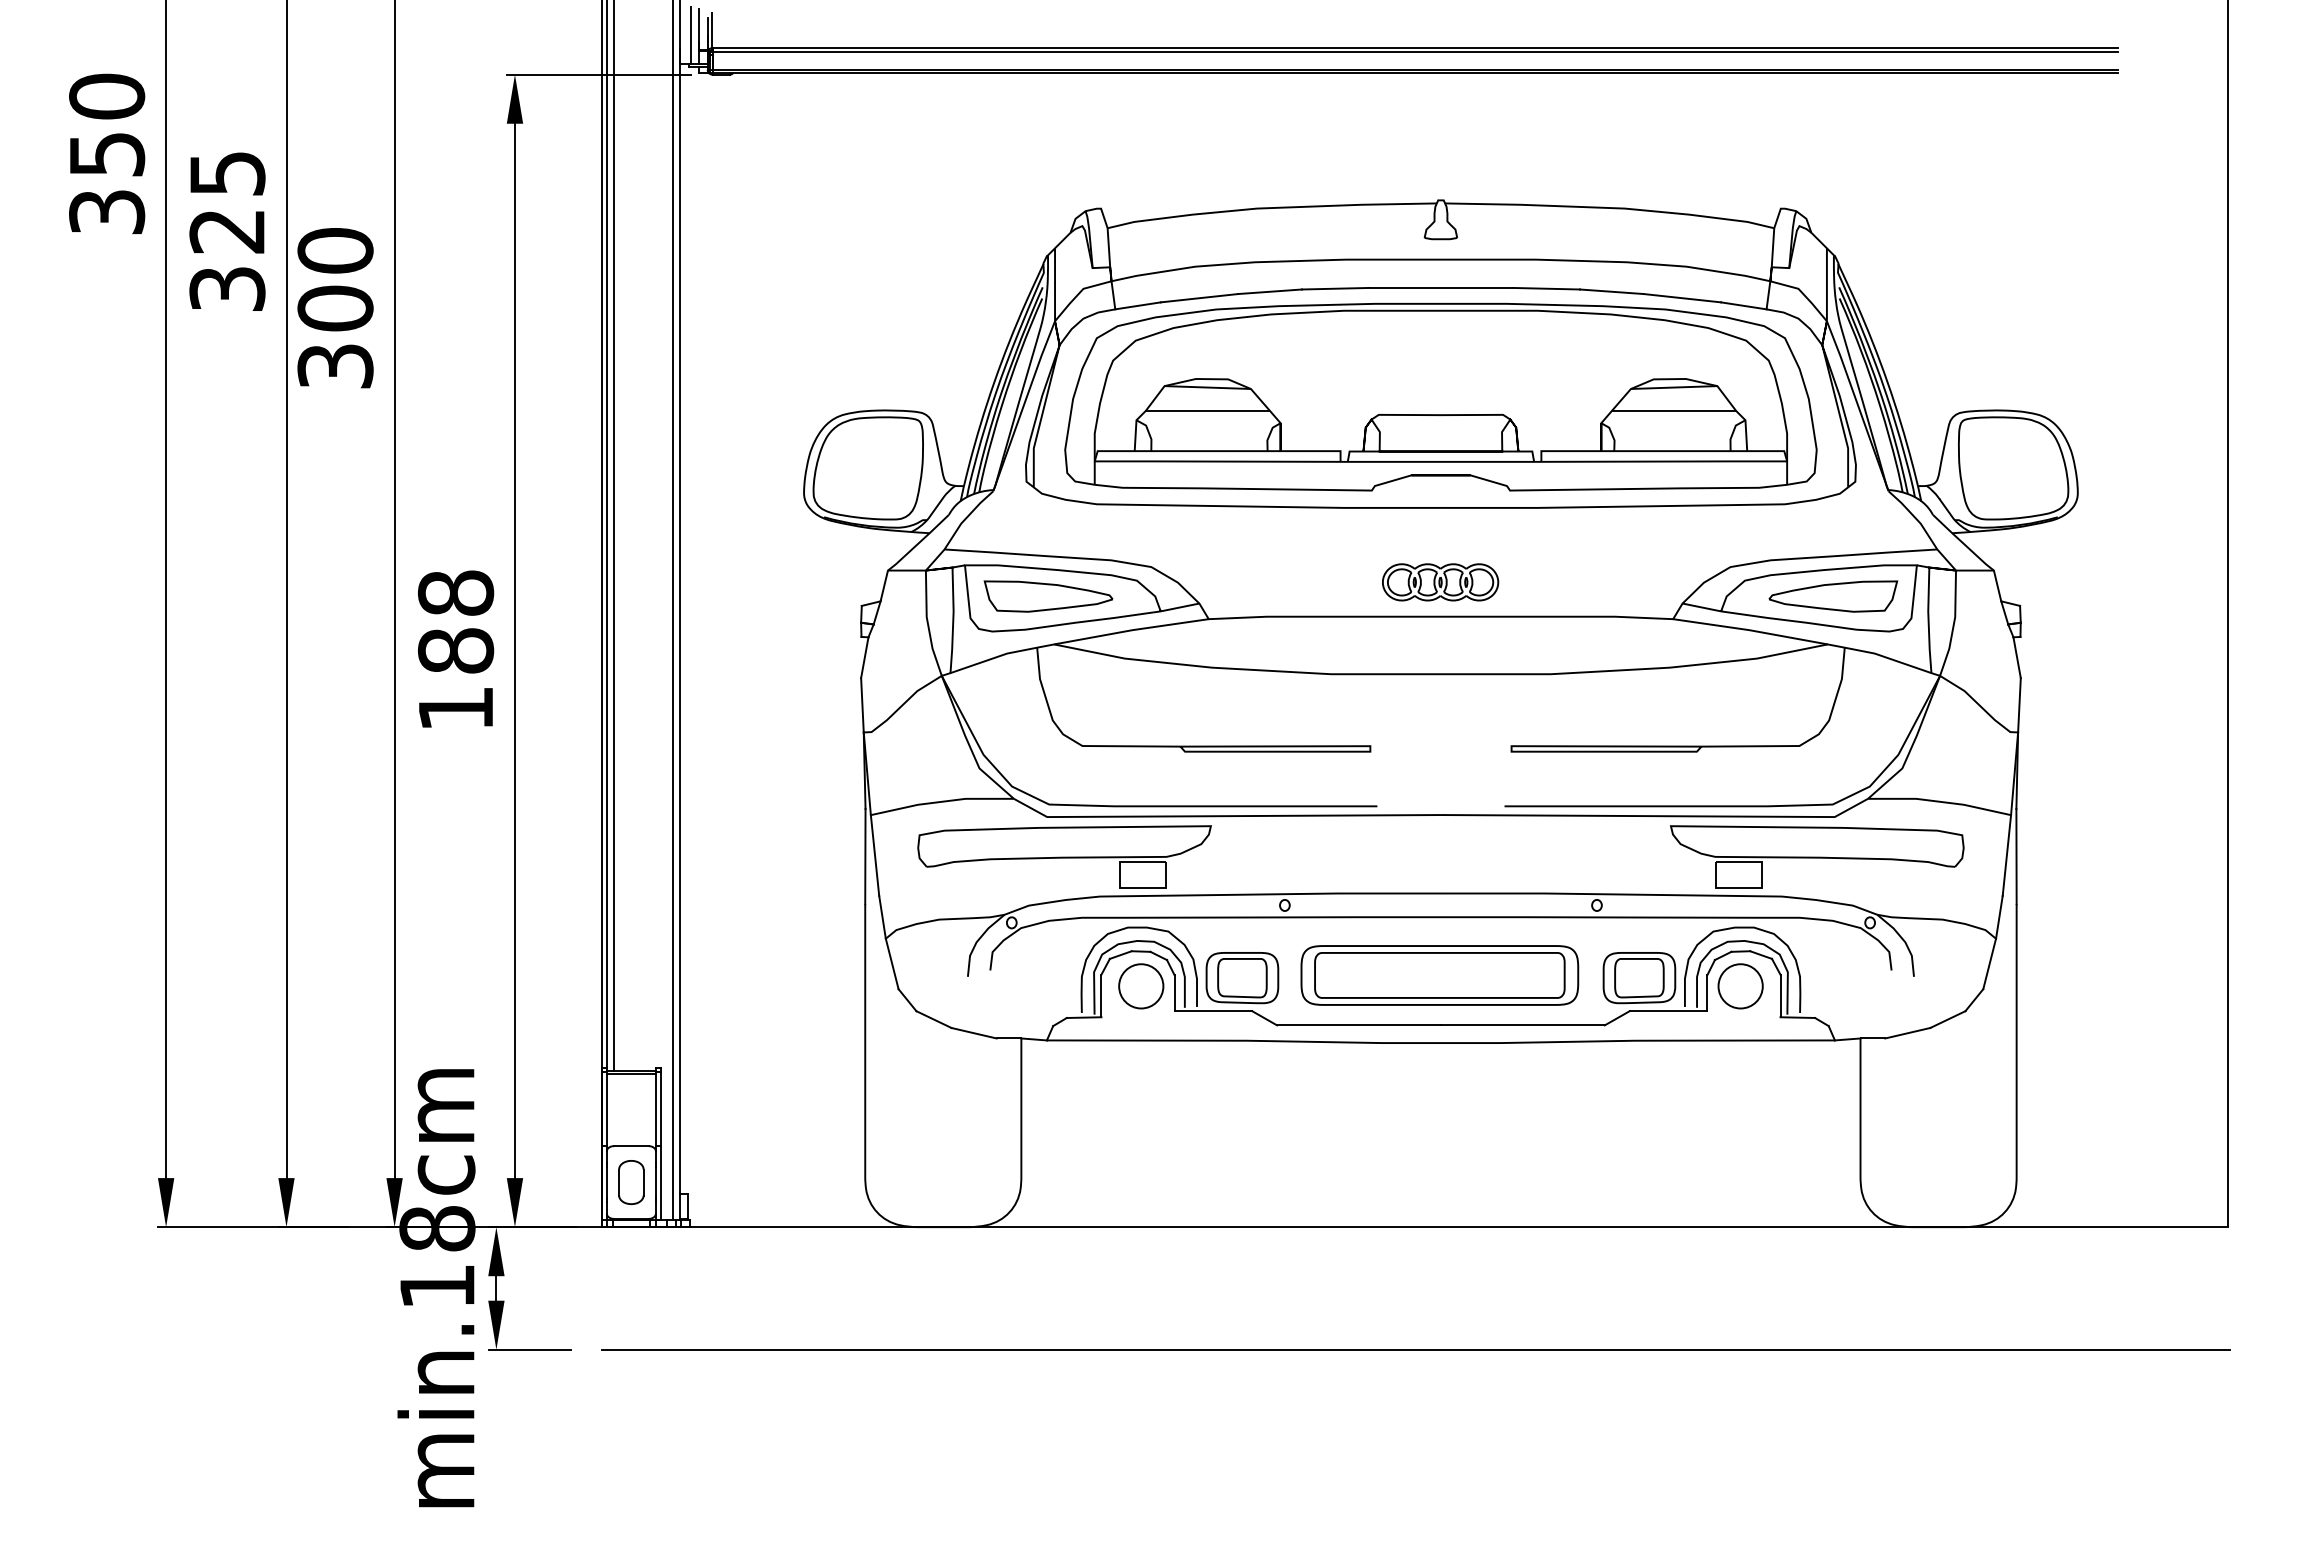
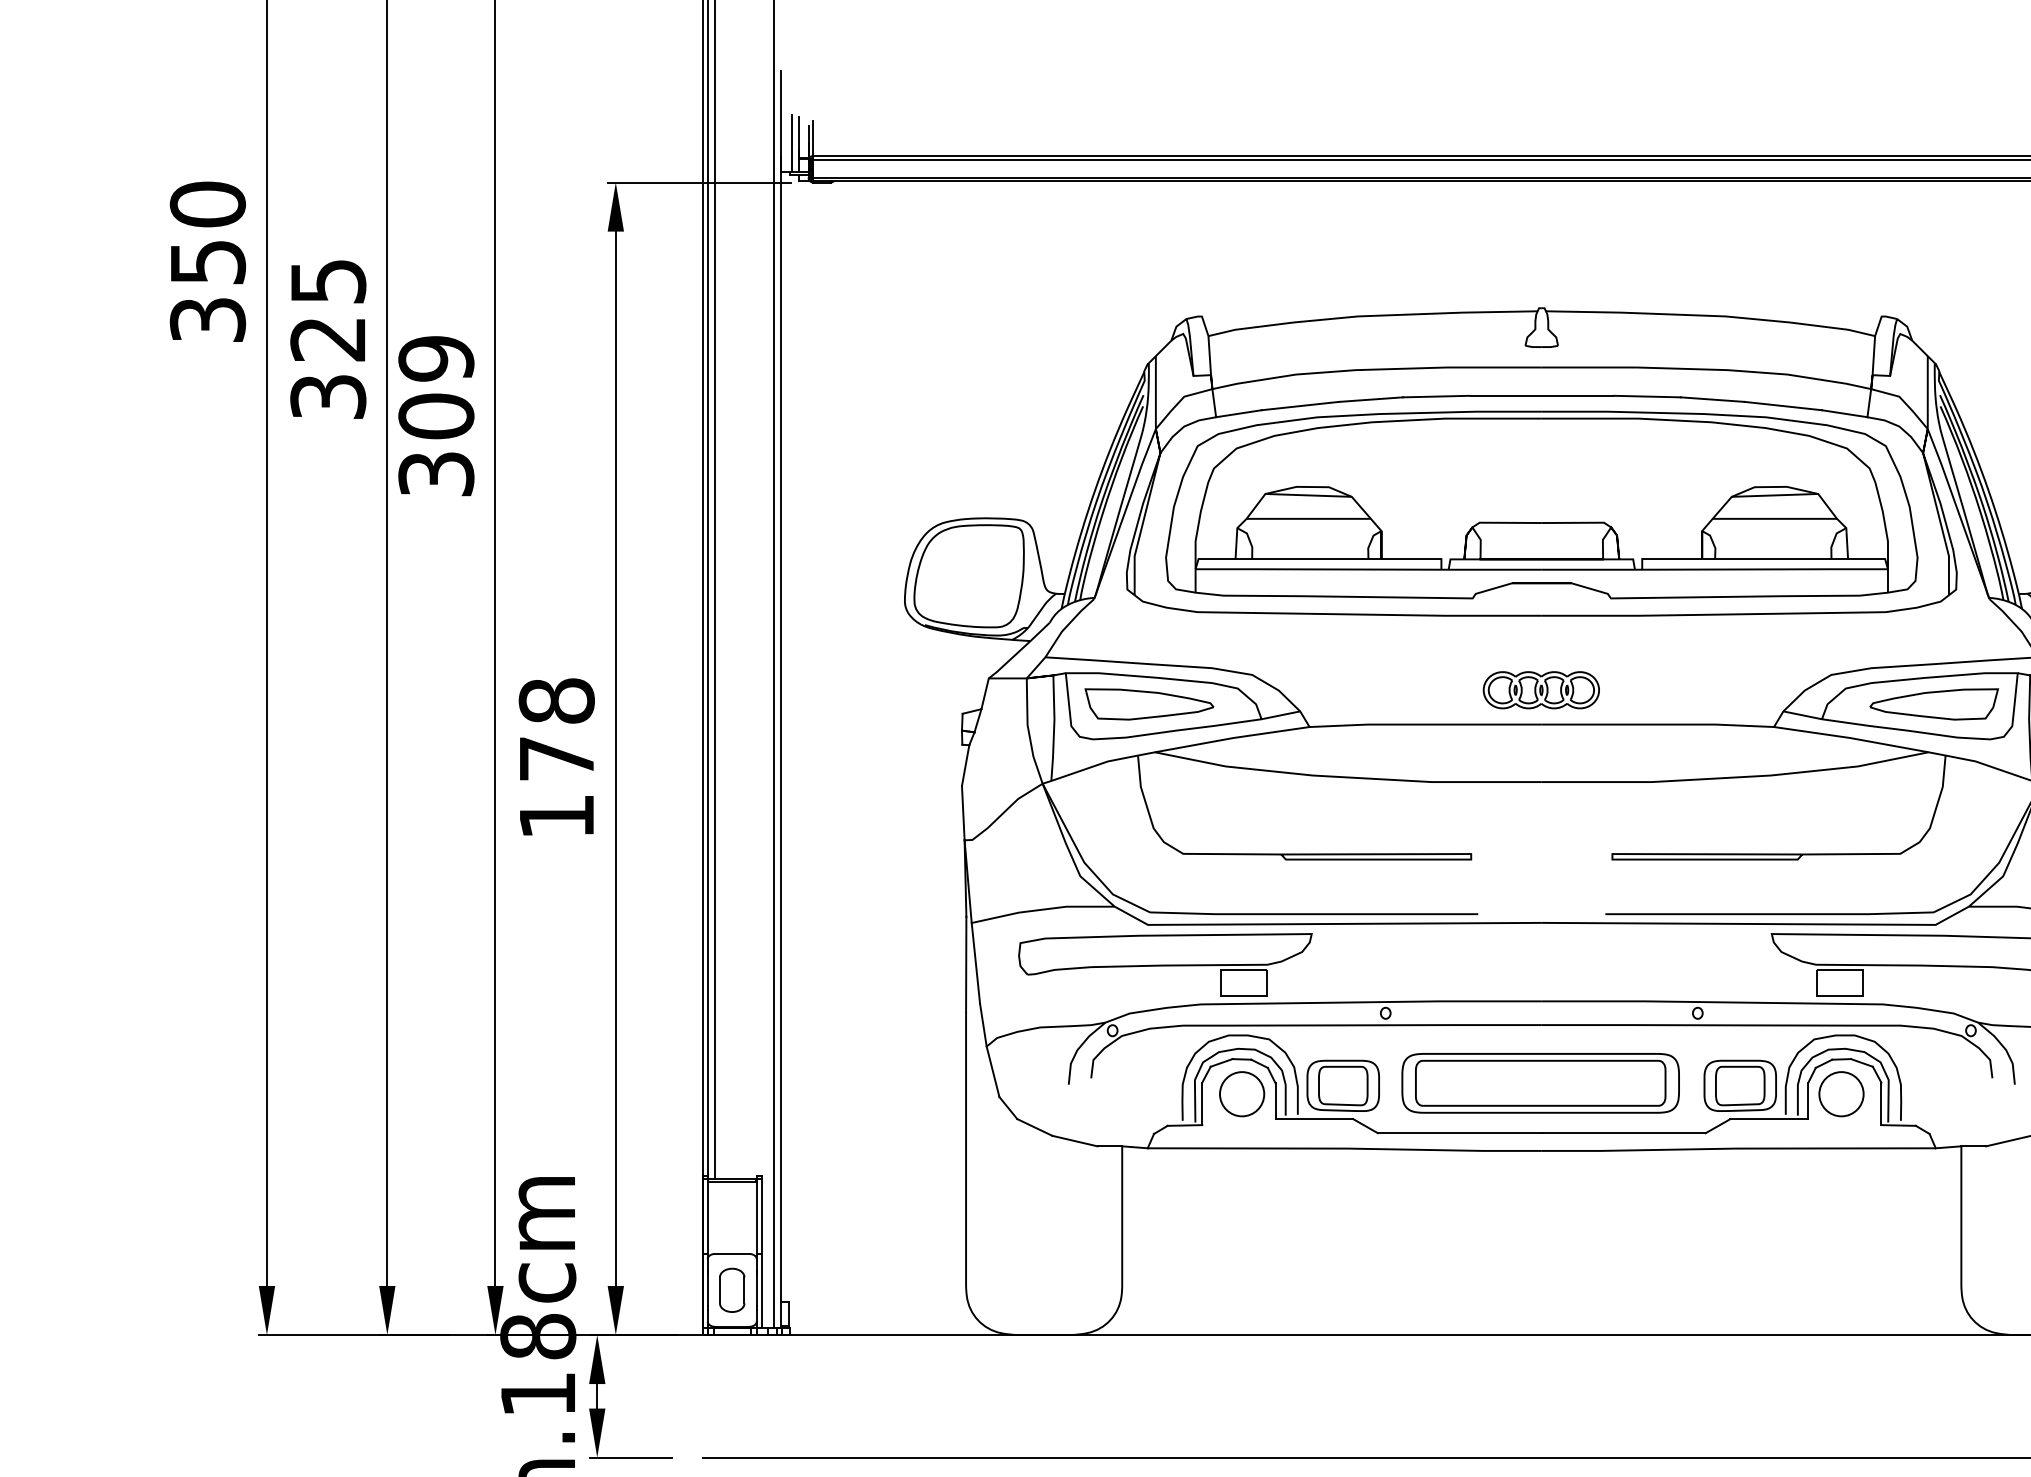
text: (335, 250) -> (436, 358), 300 -> 309
text: (456, 650) -> (557, 758), 188 -> 178

